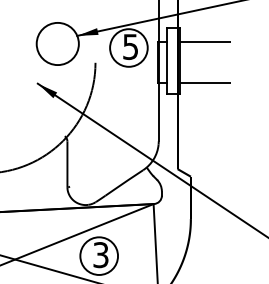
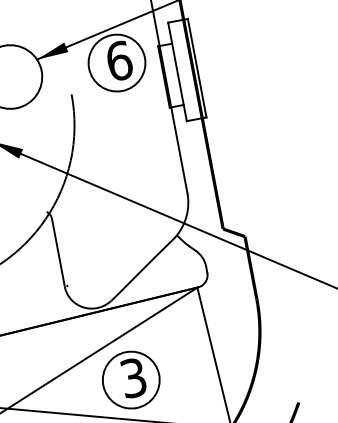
line: (205, 41) -> (228, 31), removed
text: (130, 46) -> (118, 60), 5 -> 6
line: (205, 83) -> (240, 94), removed

